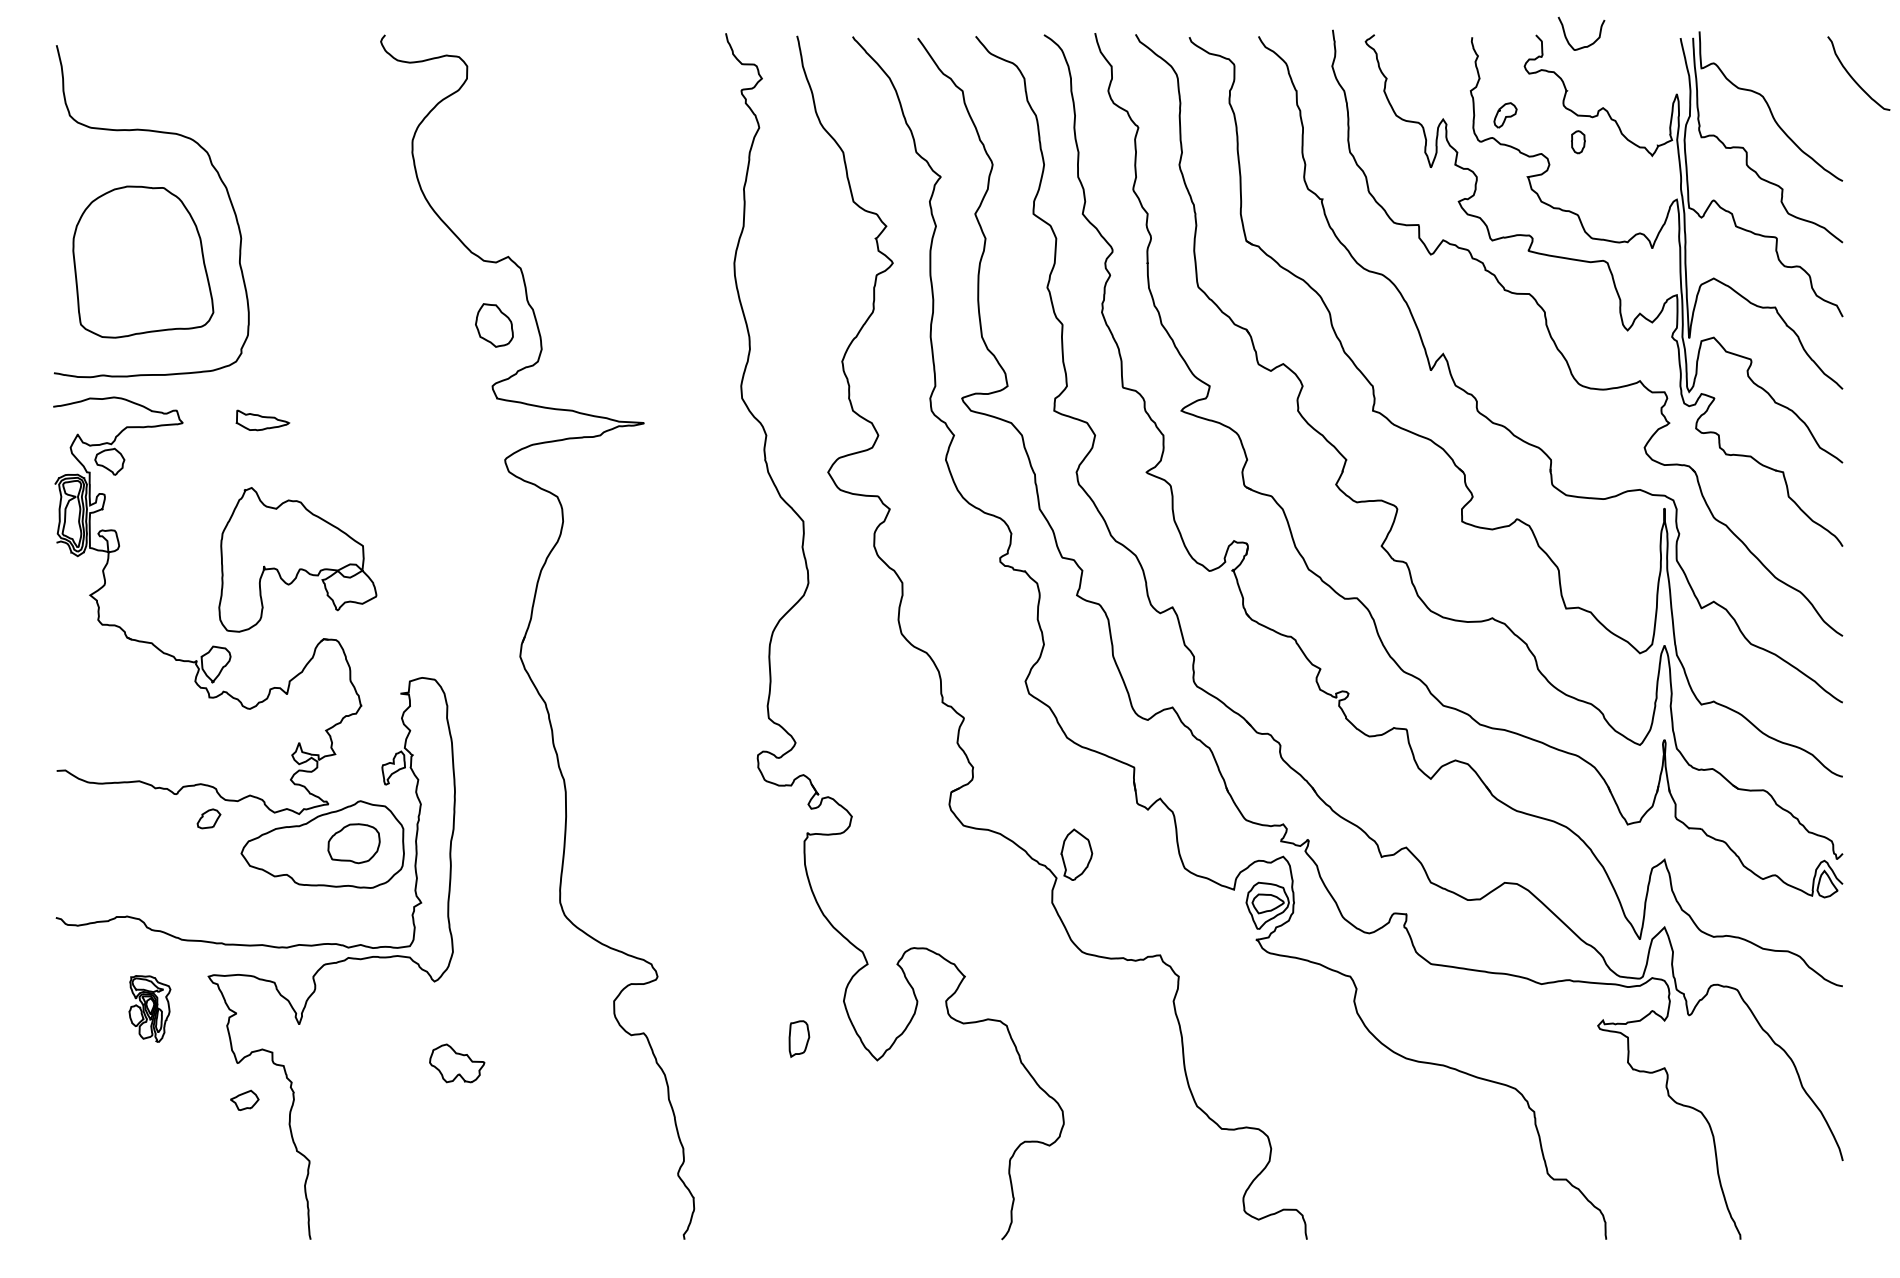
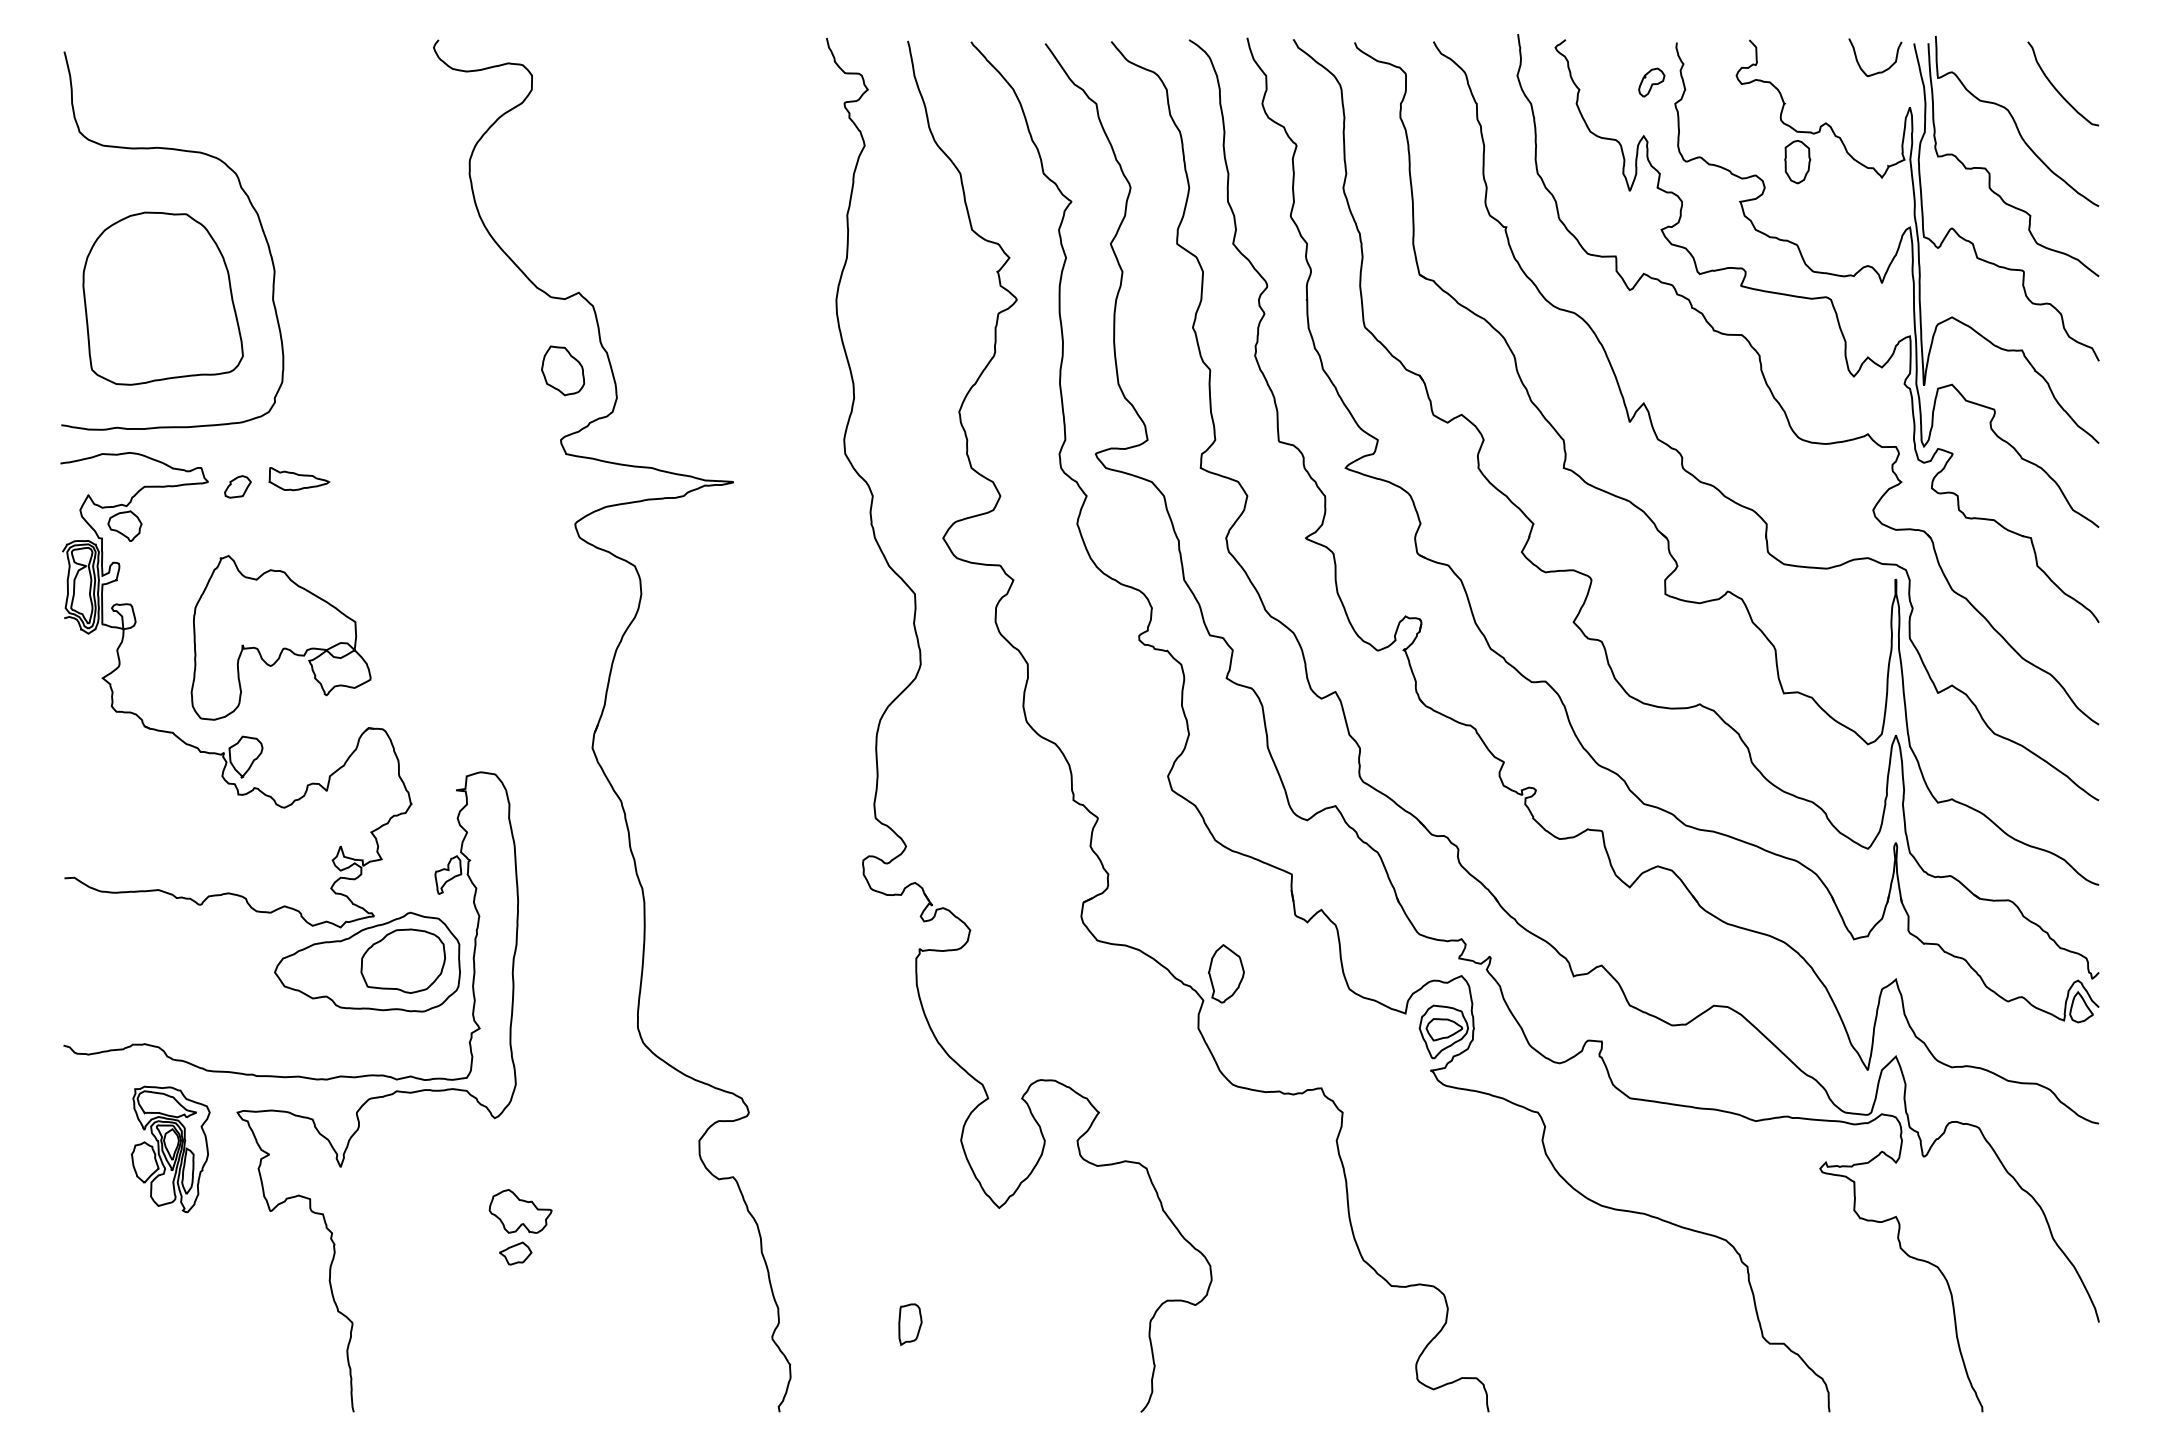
curve: (1584, 45) -> (1878, 71), moved
curve: (1853, 78) -> (2057, 89), moved
part: (1505, 115) -> (1651, 82), moved
part: (1578, 142) -> (1797, 162), size x1.67
part: (297, 559) -> (280, 637), moved
part: (208, 818) -> (237, 486), moved
part: (353, 843) -> (402, 960), size x1.43
part: (149, 1009) -> (170, 1149), size x1.67
part: (799, 1038) -> (910, 1324), moved
part: (244, 1100) -> (515, 1253), moved

